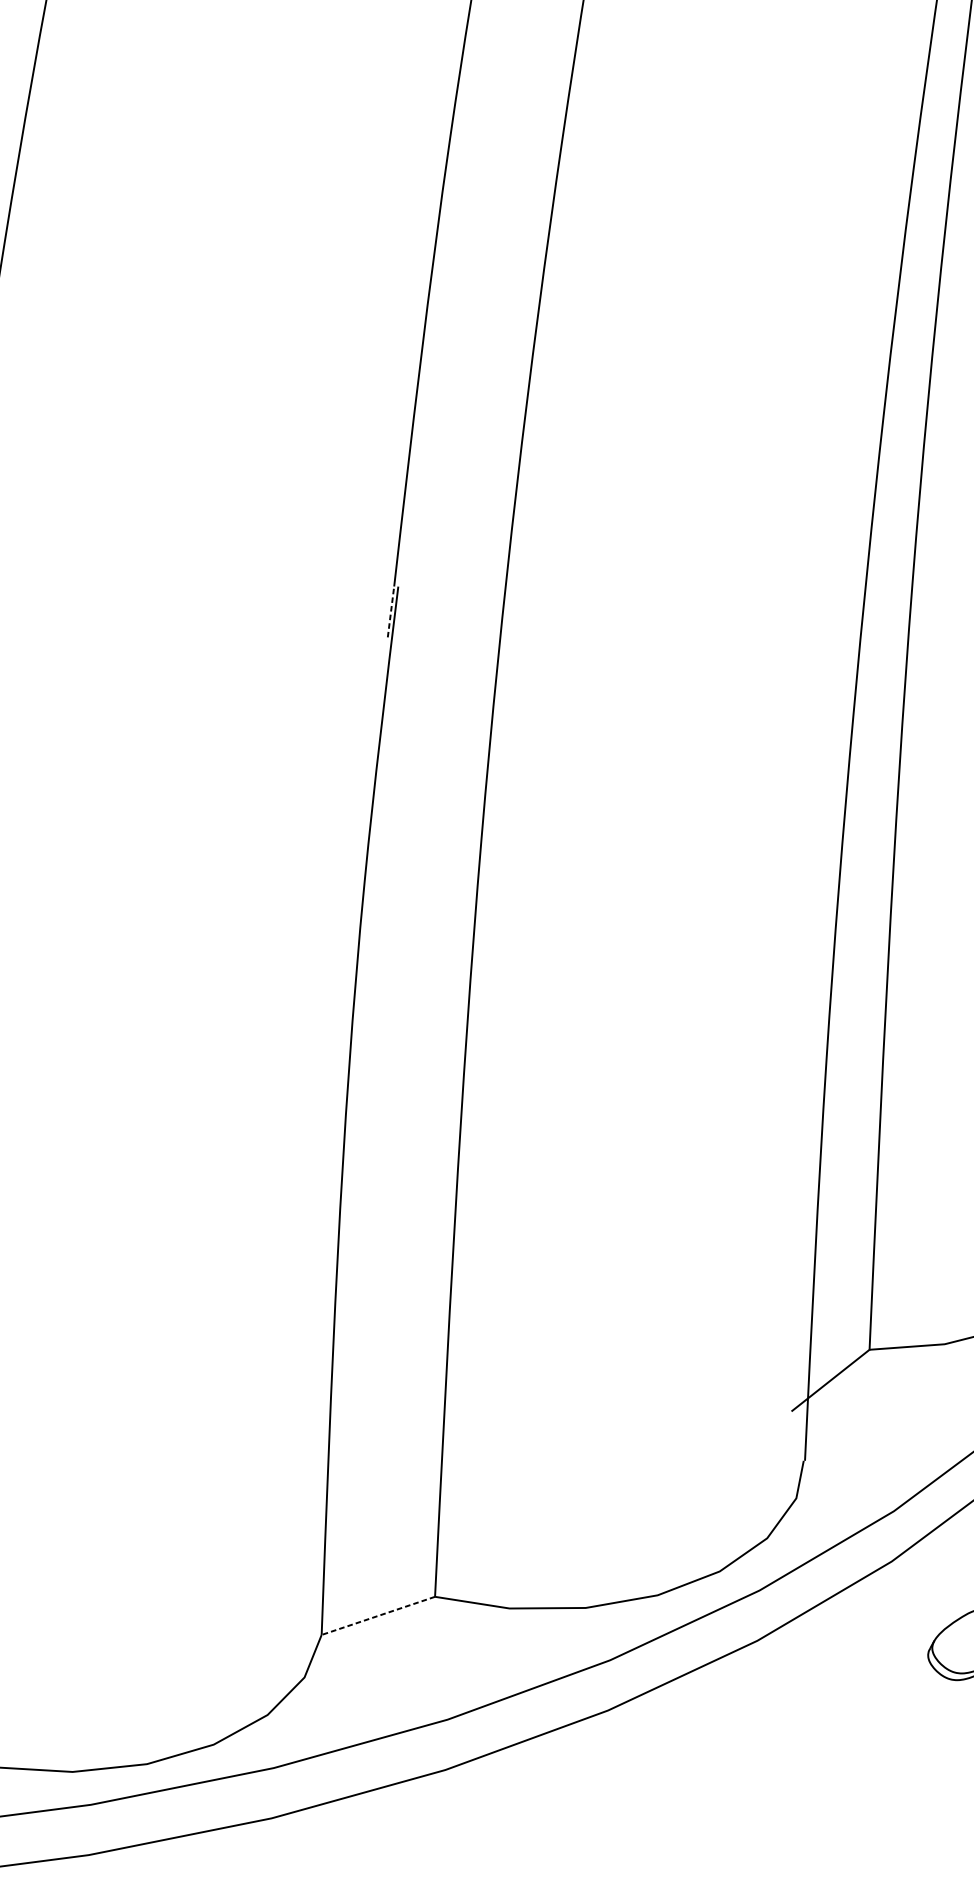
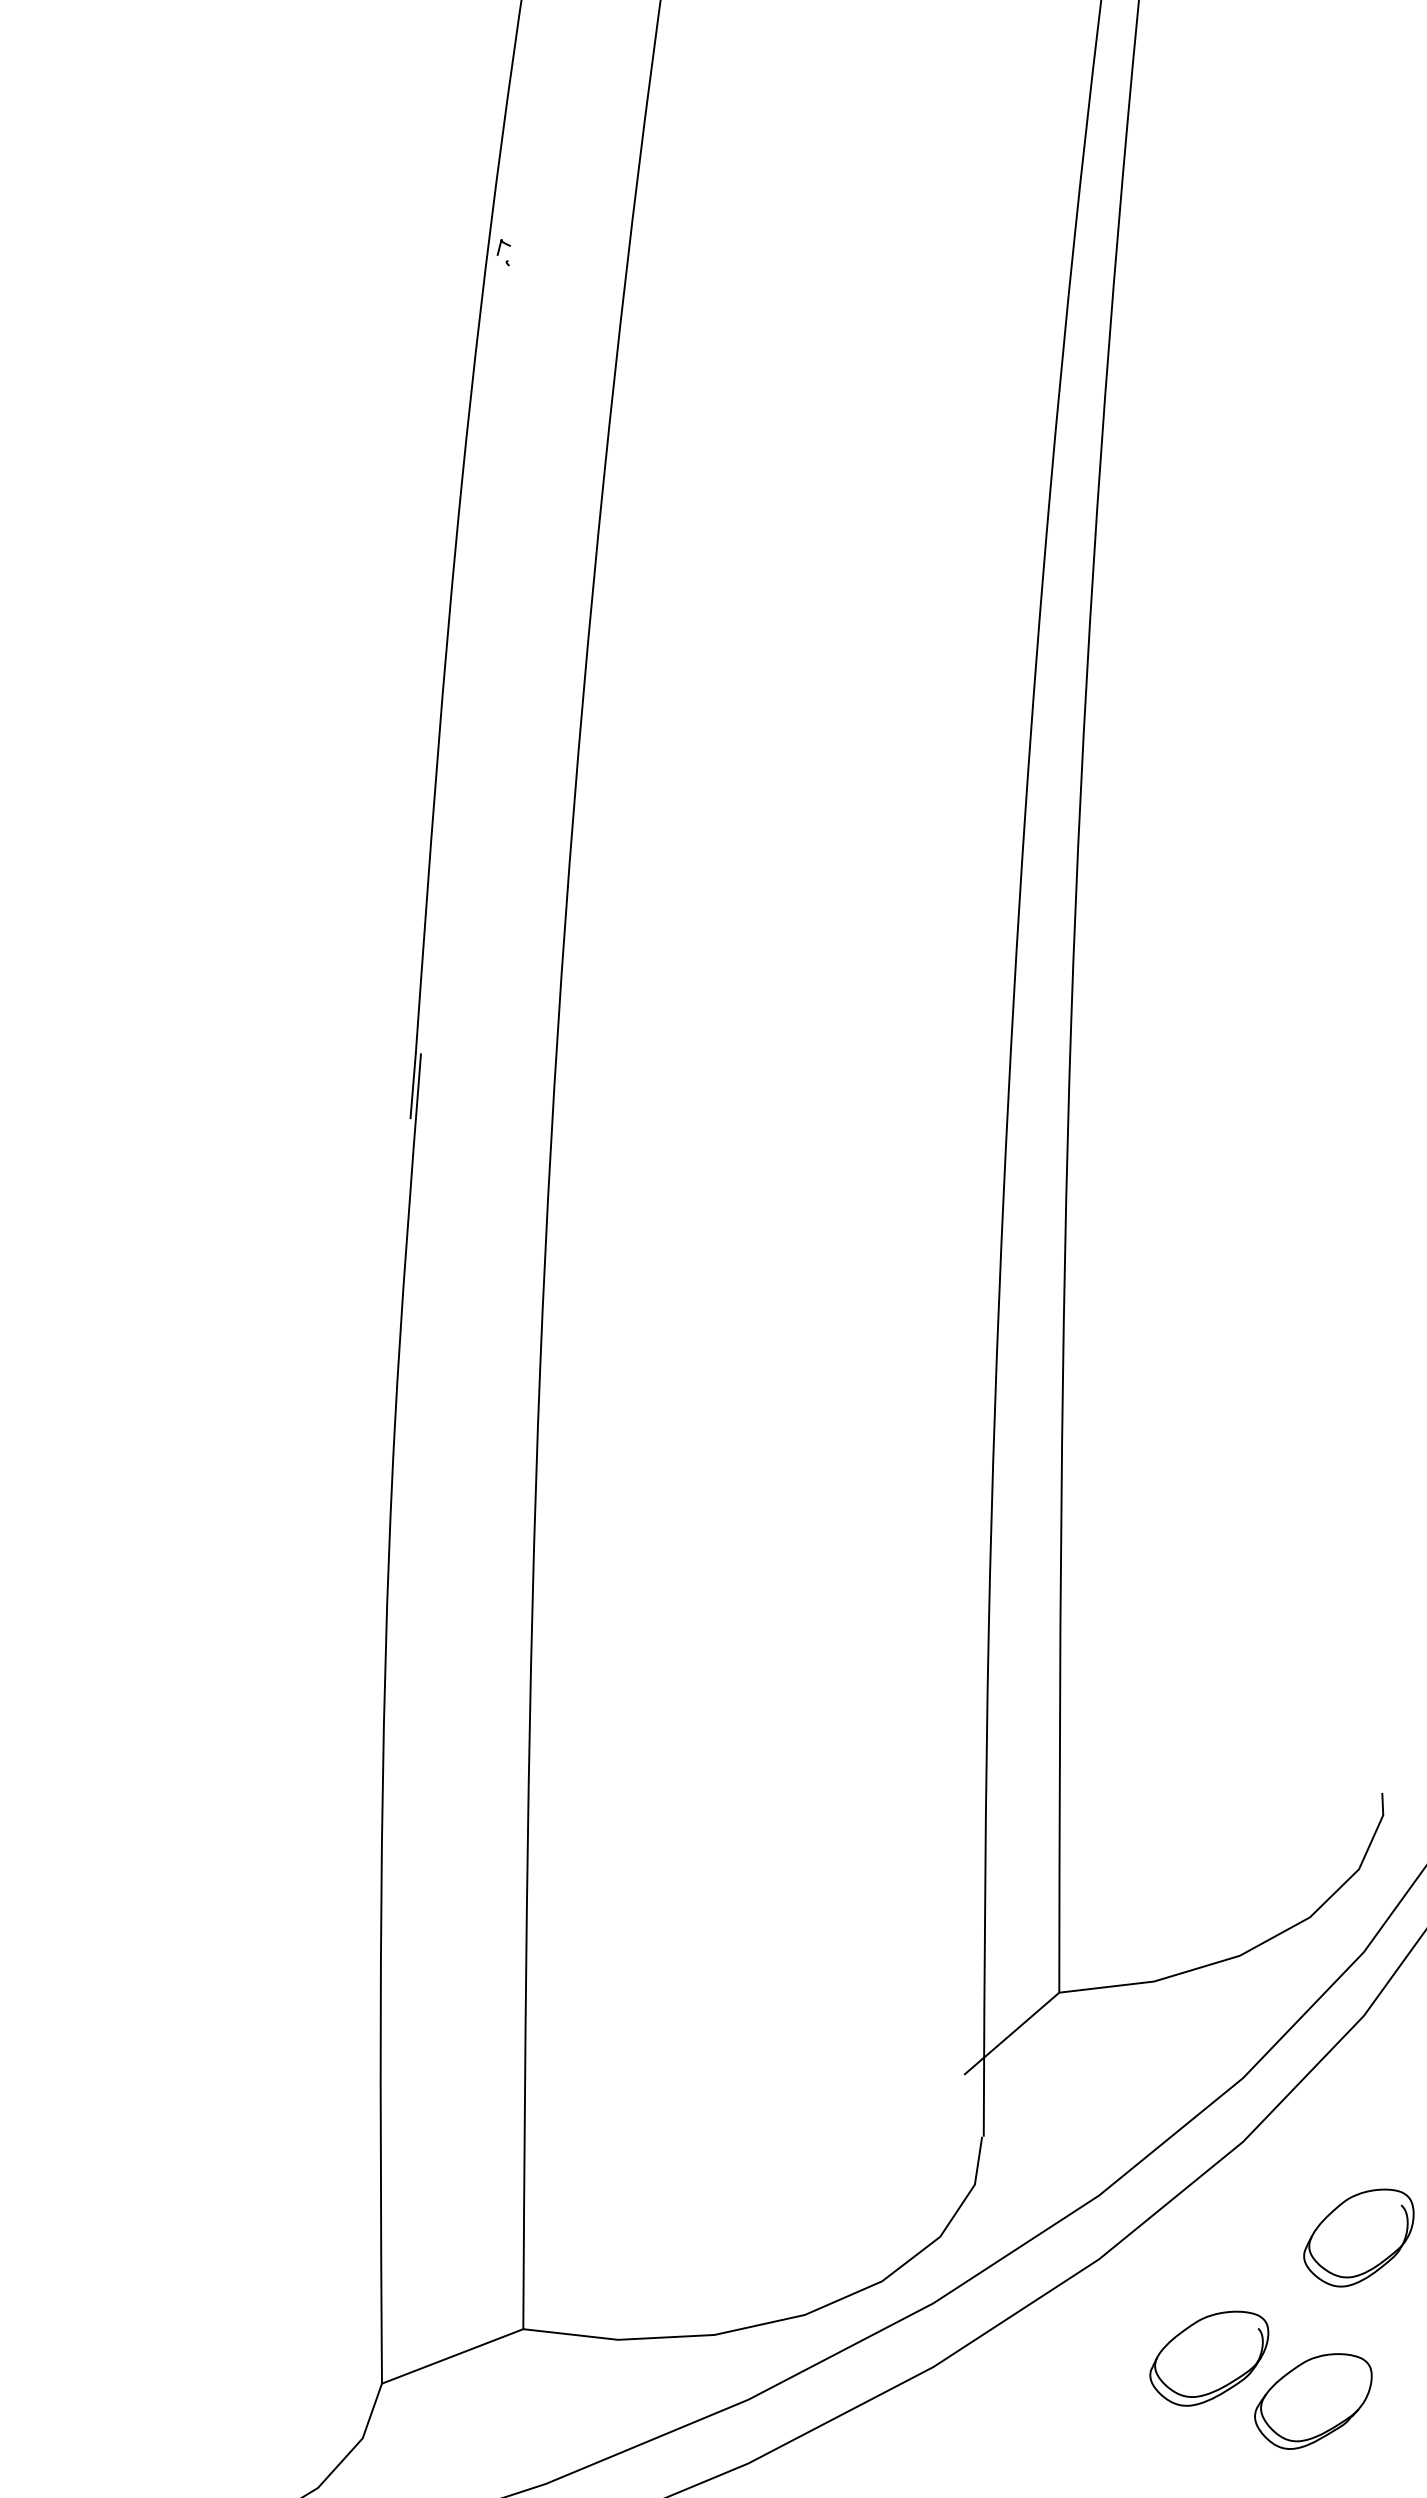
line: (391, 611) -> (413, 1085), dashed -> solid
line: (378, 1615) -> (452, 2356), dashed -> solid

